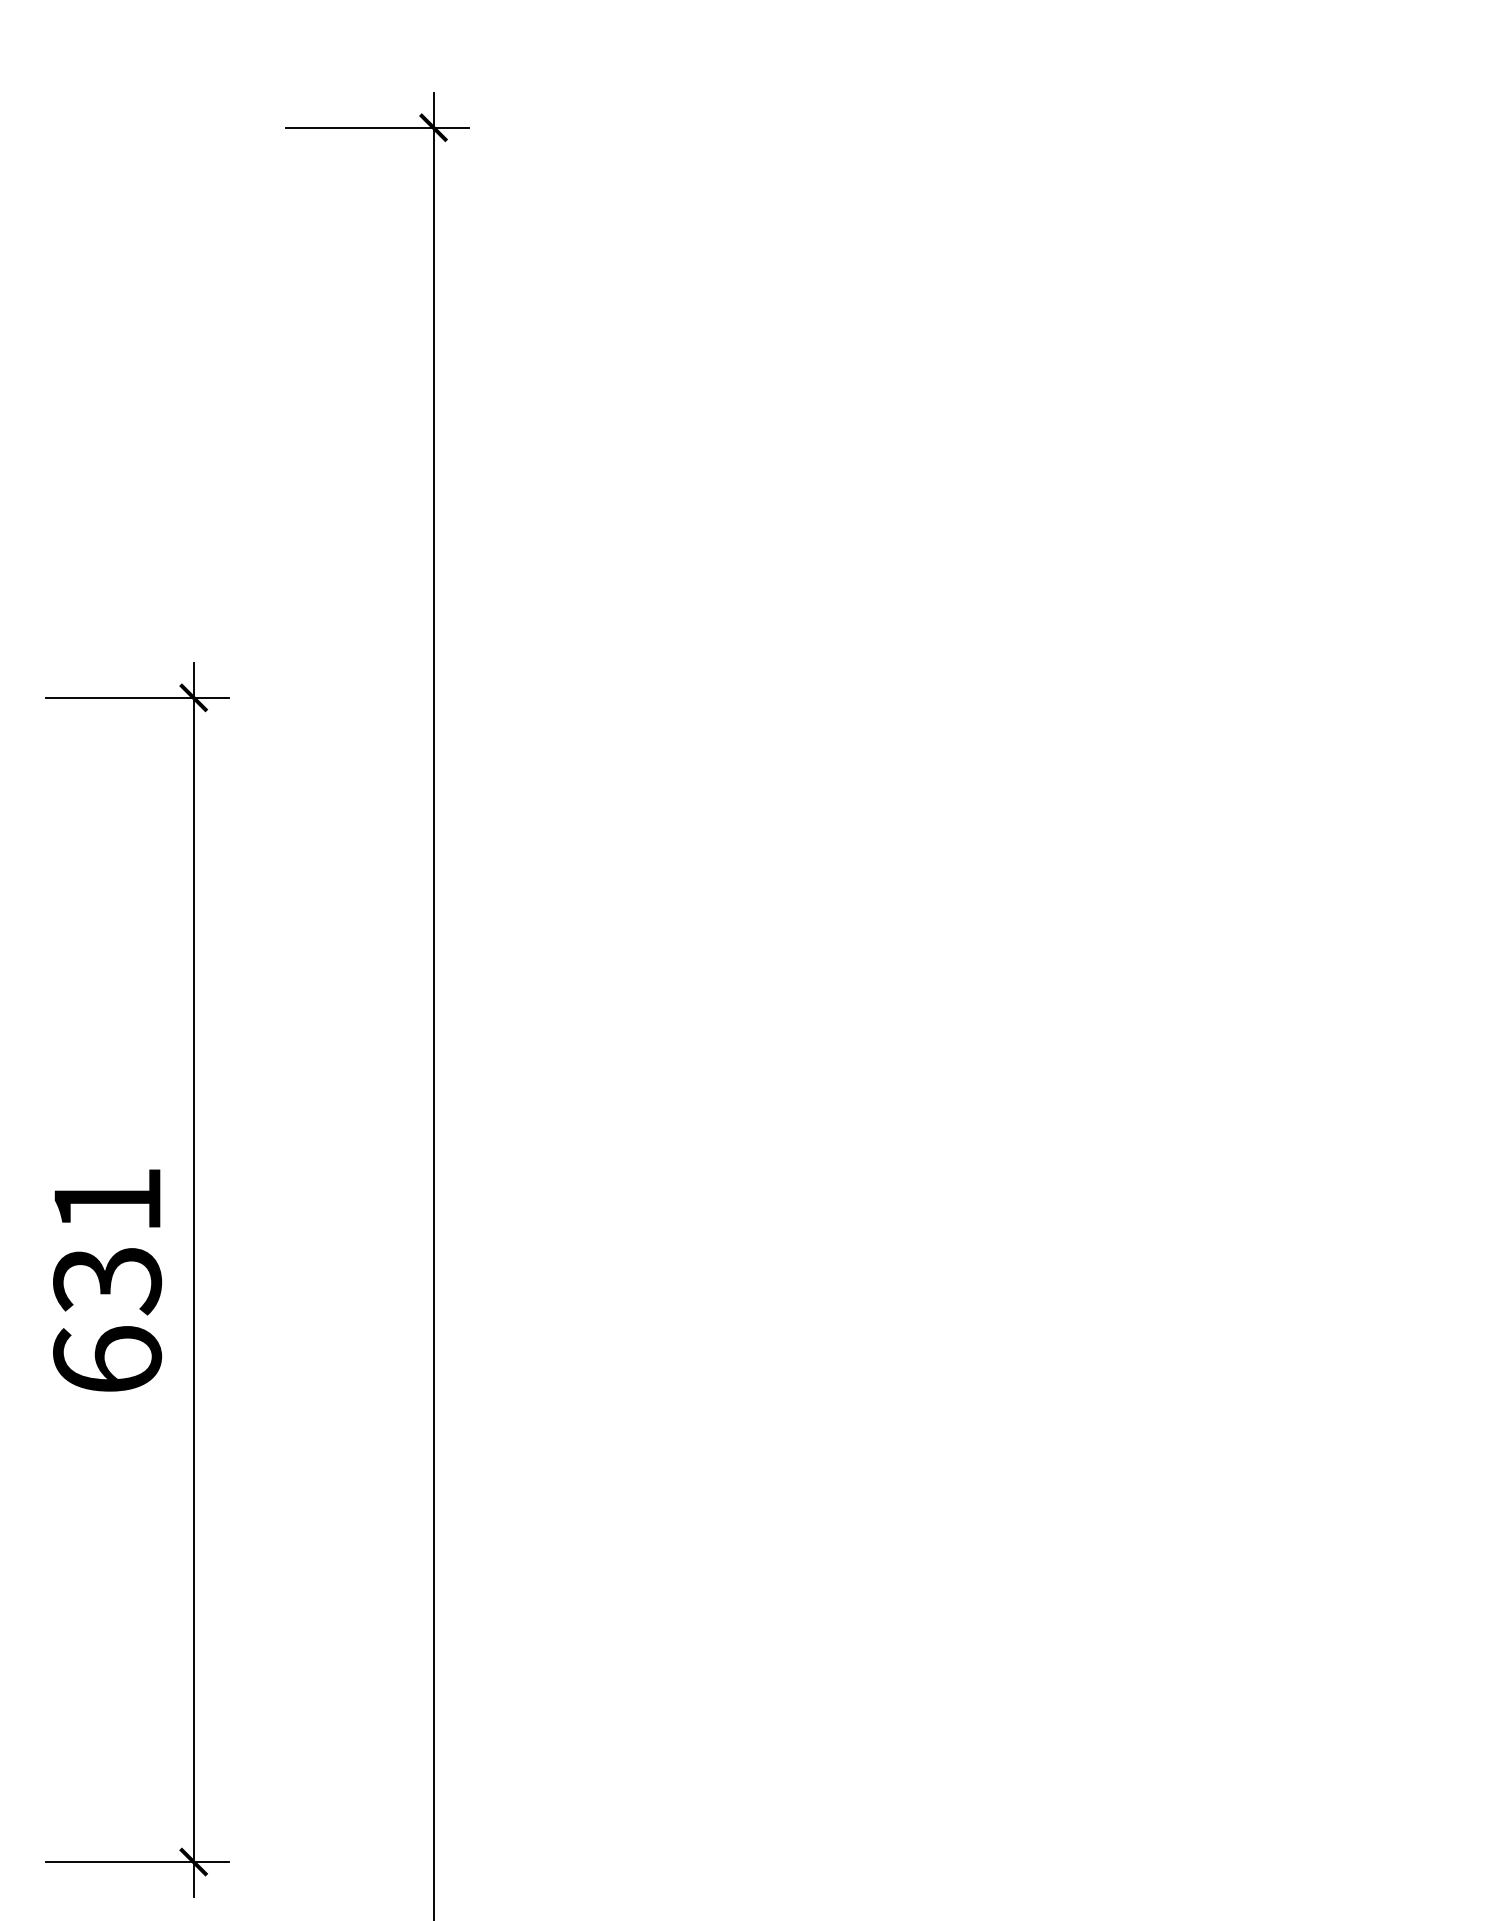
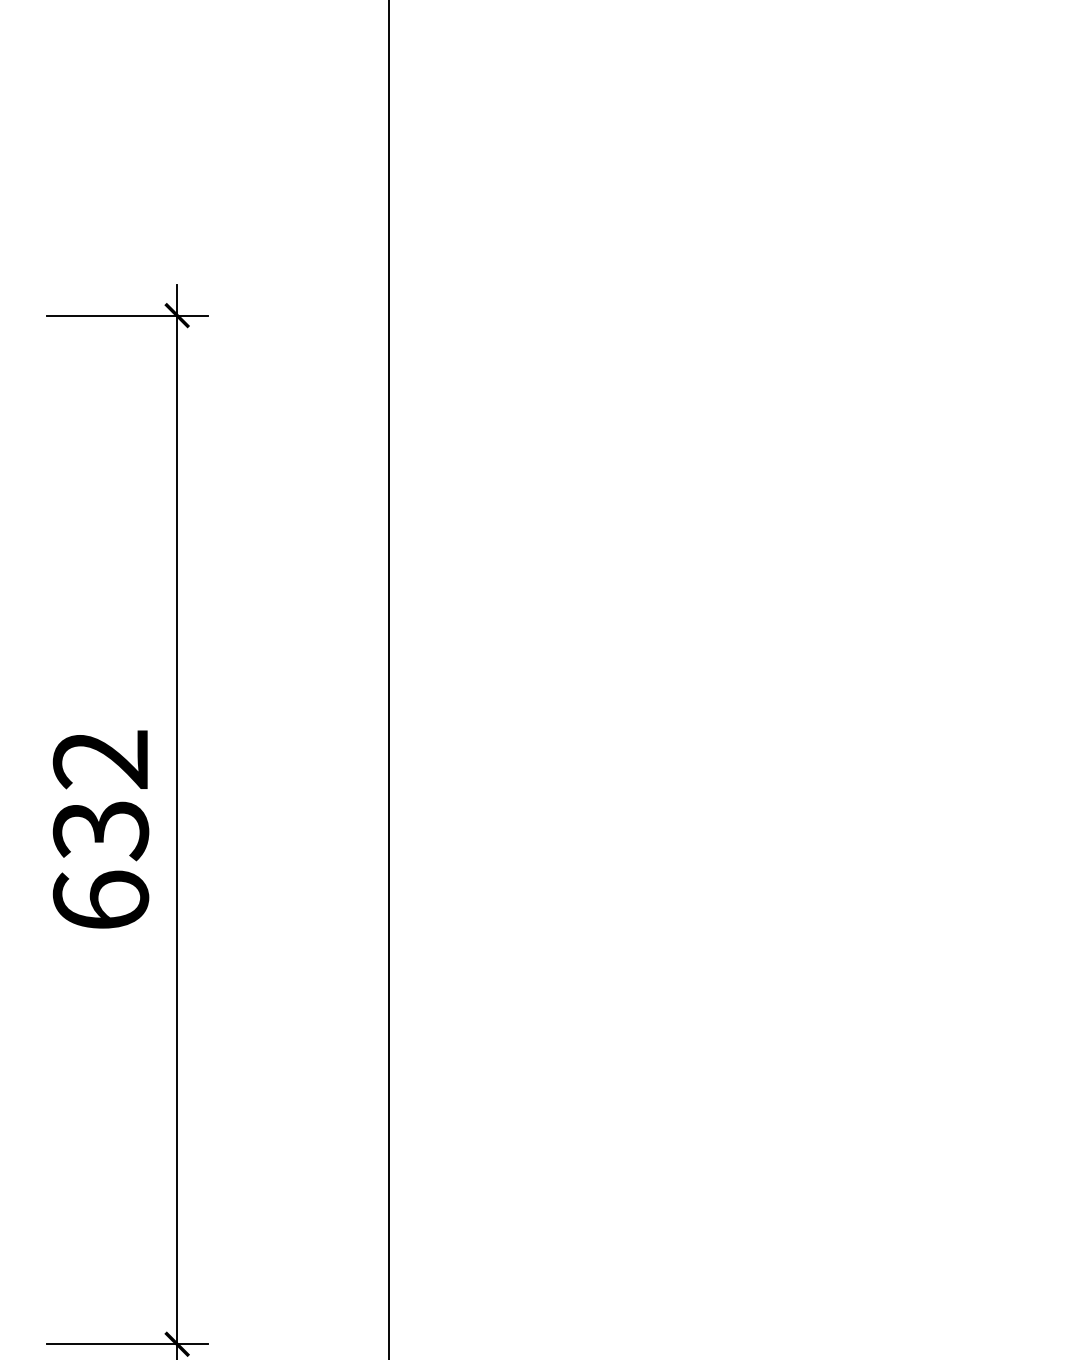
text: (106, 1200) -> (100, 759), 631 -> 632

